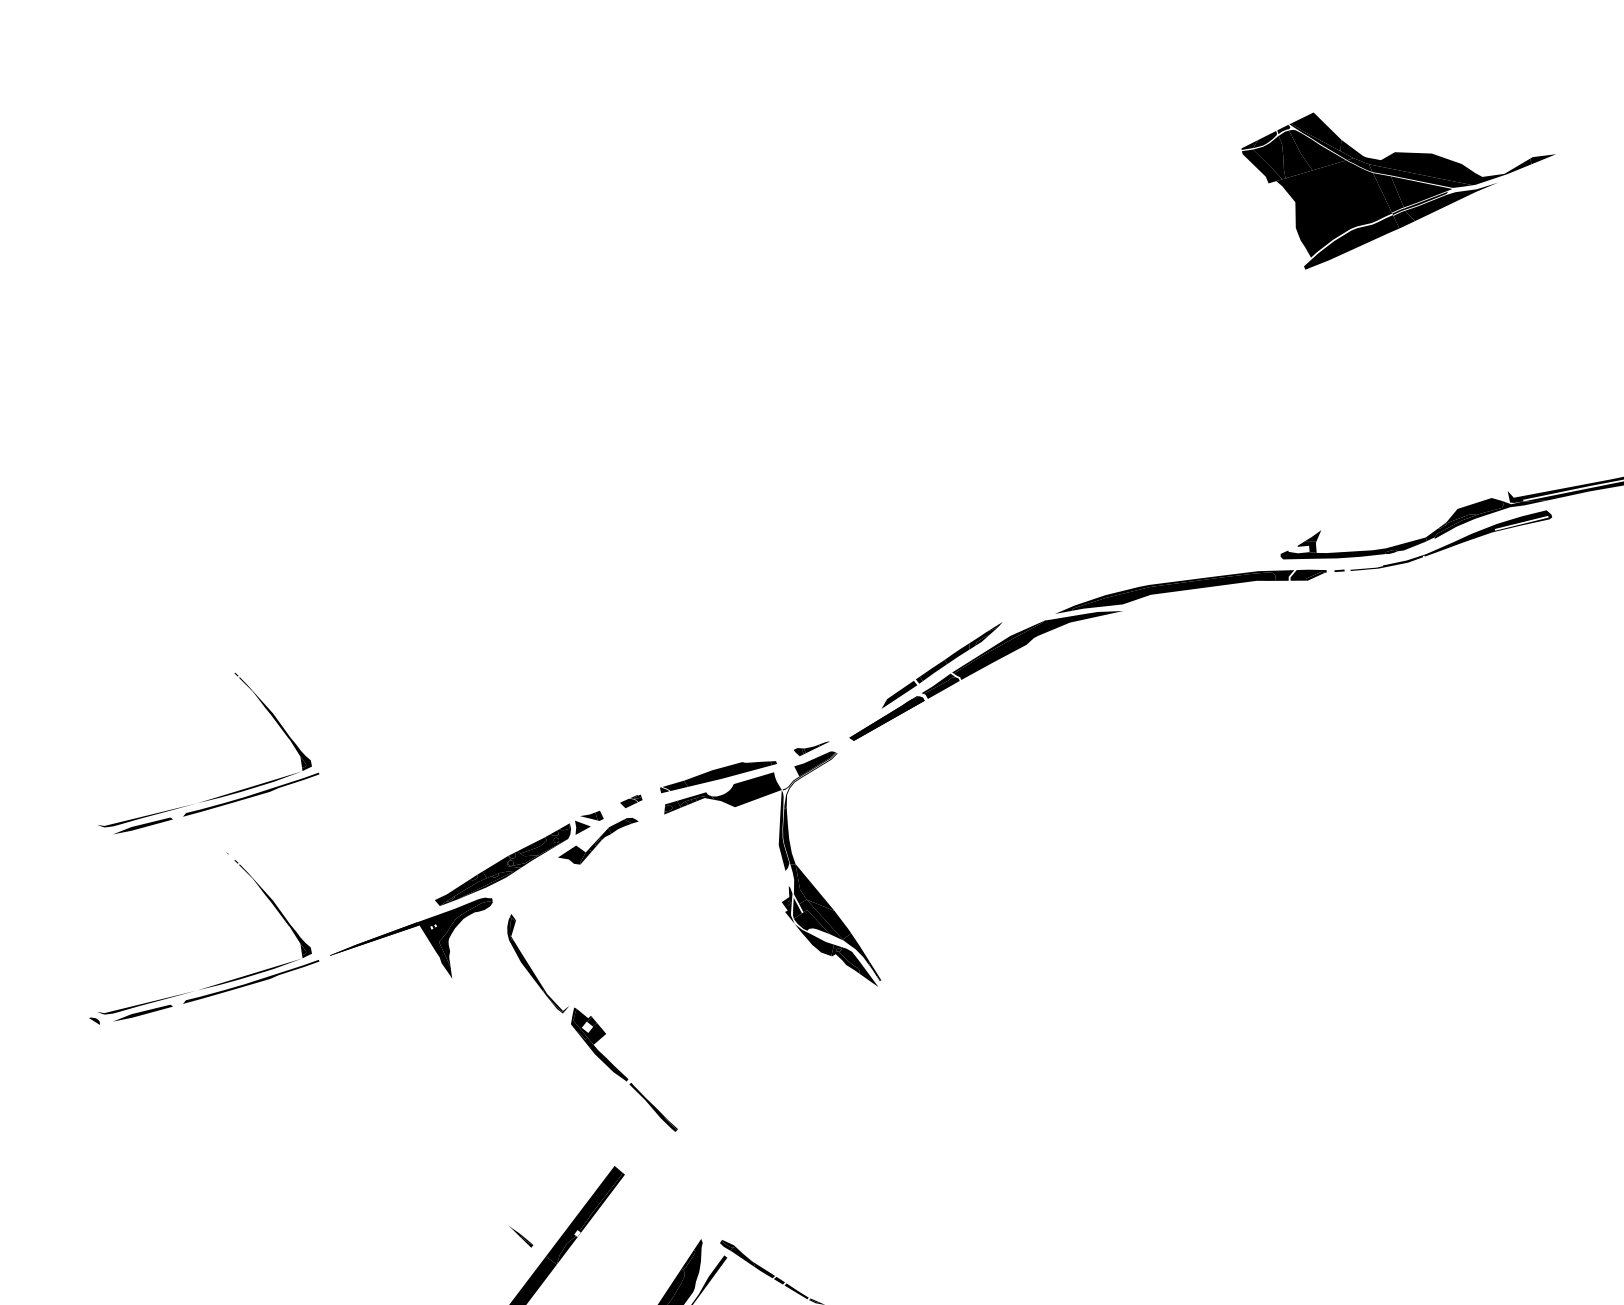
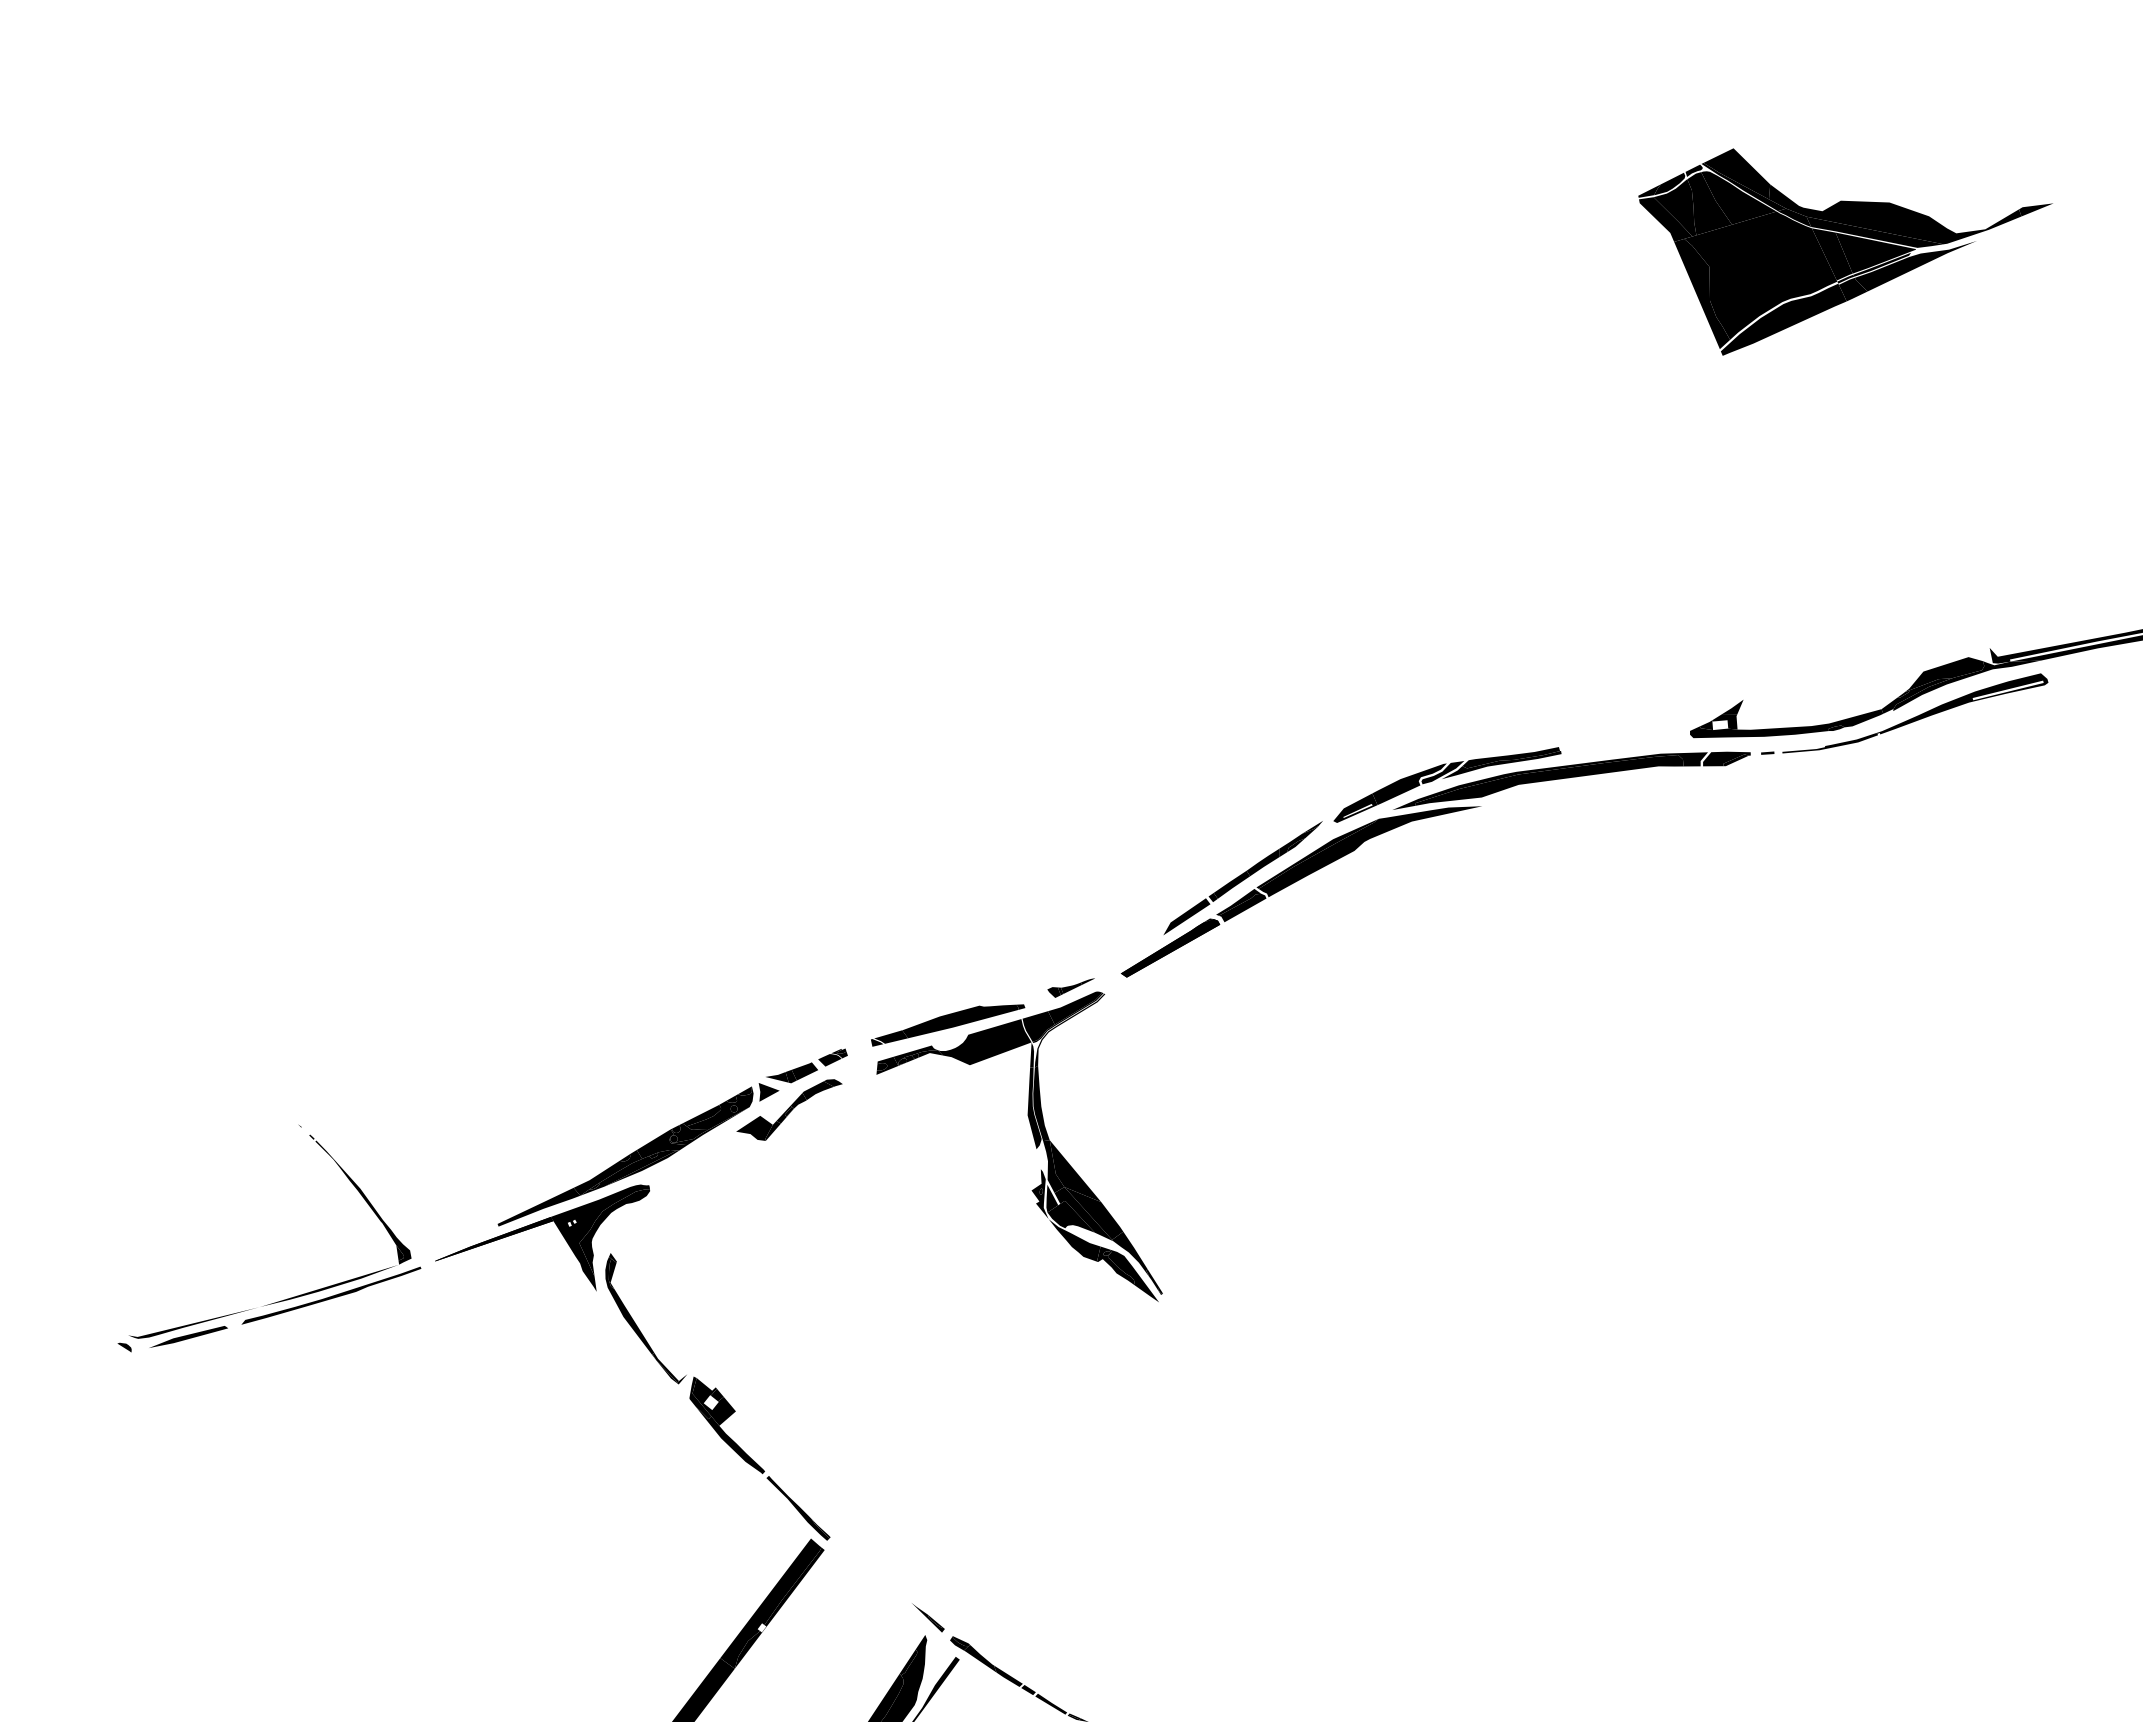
fill: (1290, 222) -> (1702, 293), added
fill: (1293, 549) -> (1706, 725), added
part: (1095, 589) -> (1445, 778), added
fill: (786, 777) -> (1038, 1026), added
part: (222, 795) -> (293, 1049), removed
fill: (609, 811) -> (804, 1071), added
fill: (408, 914) -> (538, 1206), added
part: (592, 1022) -> (717, 1396), moved
part: (521, 1236) -> (928, 1617), moved

